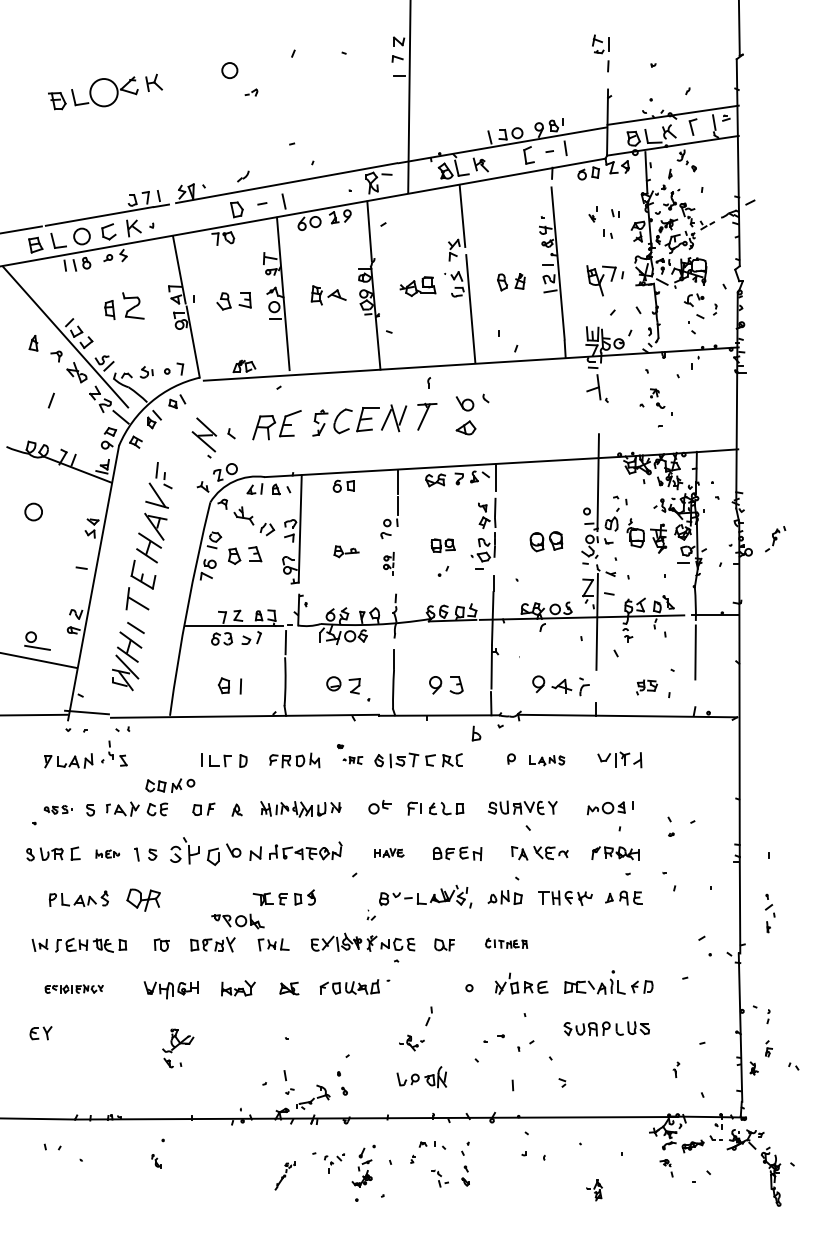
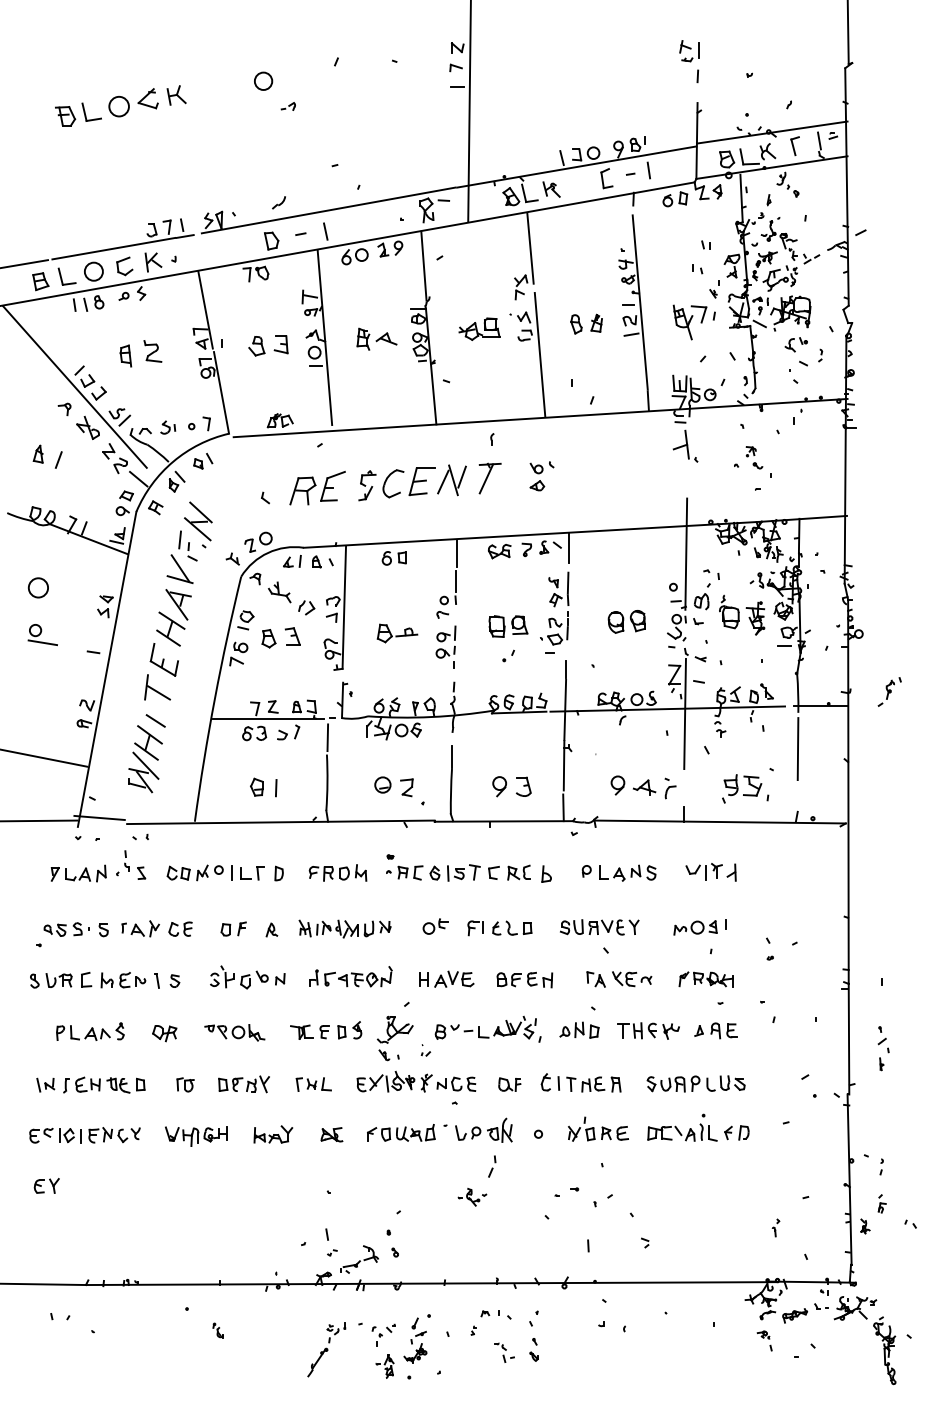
circle: (103, 92) -> (118, 106), size x0.62
part: (593, 214) -> (714, 289), moved
part: (133, 306) -> (152, 351), size x0.71
part: (32, 342) -> (37, 453), moved
part: (472, 414) -> (541, 476), size x0.62
part: (204, 437) -> (198, 524), moved
part: (775, 538) -> (889, 691), moved
part: (443, 545) -> (508, 626), size x1.43
part: (346, 551) -> (397, 633), size x1.43
part: (388, 563) -> (445, 646), size x1.67
part: (37, 640) -> (42, 634), moved
part: (647, 686) -> (742, 788), size x1.67
part: (476, 733) -> (546, 873), moved
part: (352, 760) -> (404, 872), size x1.67
part: (547, 760) -> (627, 872), size x1.43
part: (169, 785) -> (194, 872), moved
part: (58, 809) -> (66, 929), size x1.43
part: (215, 851) -> (247, 977), size x0.71
part: (389, 852) -> (446, 978), size x1.67
part: (107, 854) -> (123, 980), size x1.67
part: (143, 900) -> (164, 1033), size x0.62
part: (237, 921) -> (234, 1032), moved
part: (506, 943) -> (580, 1082), size x1.67
part: (73, 989) -> (84, 1135), size x1.67
part: (606, 1028) -> (695, 1083), moved
part: (177, 1048) -> (394, 1038), moved
part: (421, 1076) -> (483, 1129), moved
part: (155, 1160) -> (217, 1330), moved
part: (284, 1175) -> (326, 1349), size x1.67
part: (594, 1190) -> (384, 1366), moved

